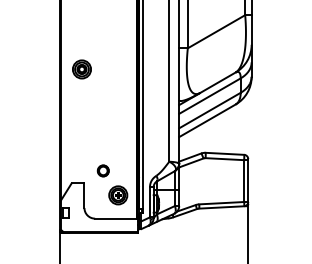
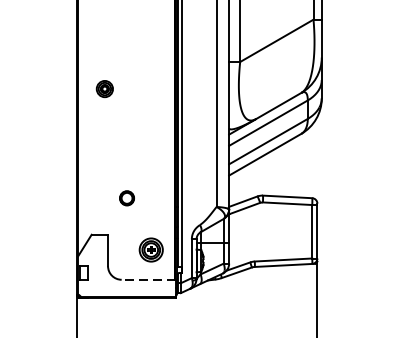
part: (81, 69) -> (104, 89), size x0.7
part: (102, 170) -> (125, 197), moved
line: (115, 218) -> (147, 279), solid -> dashed

